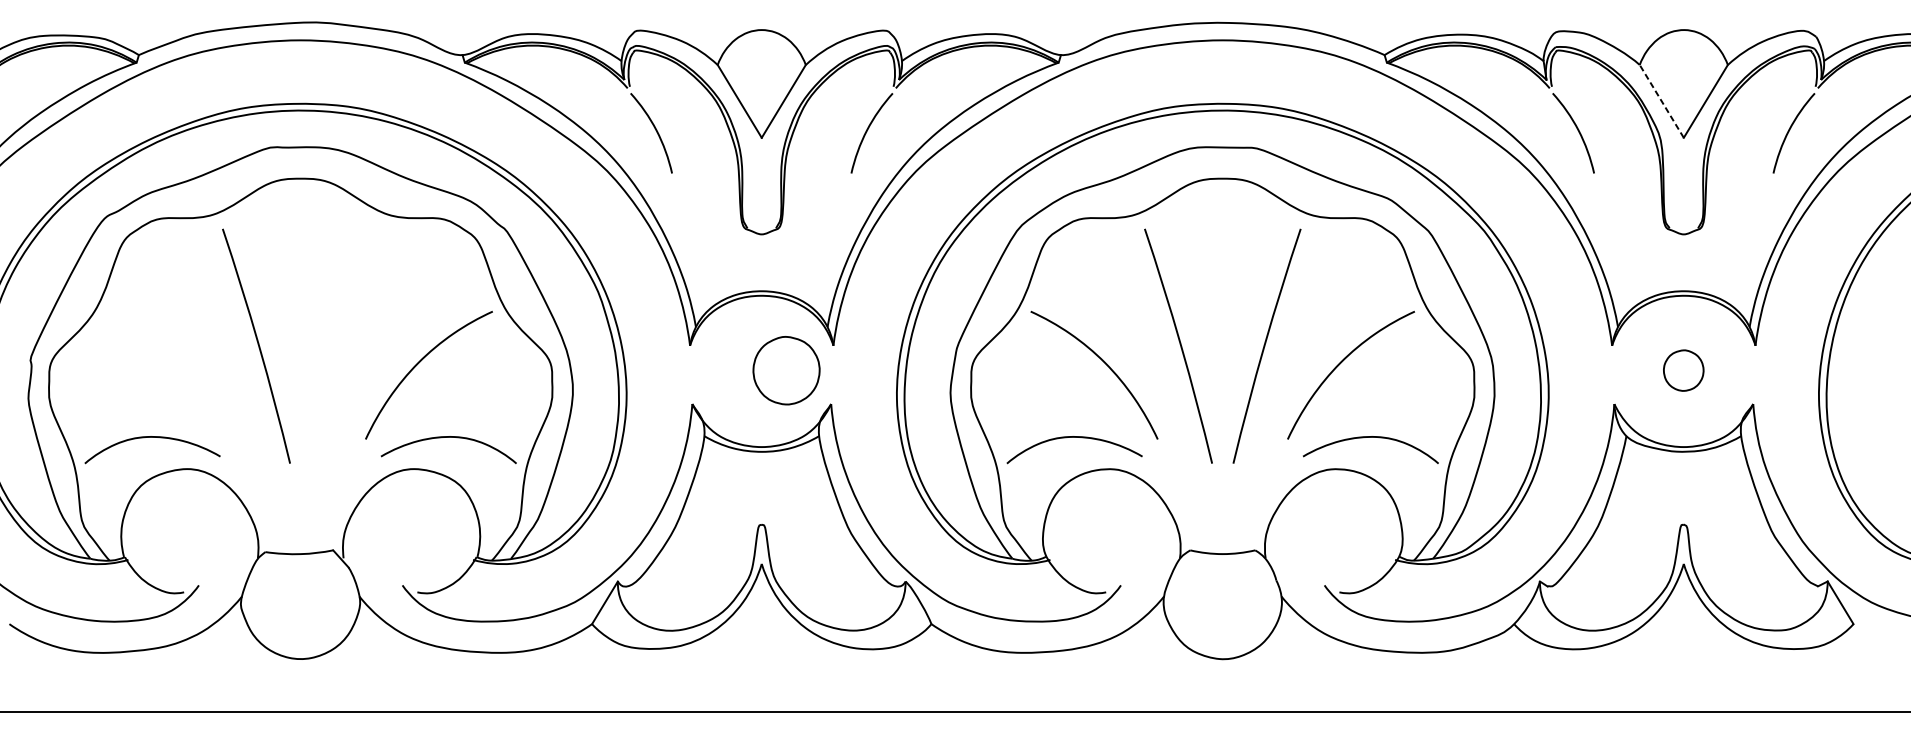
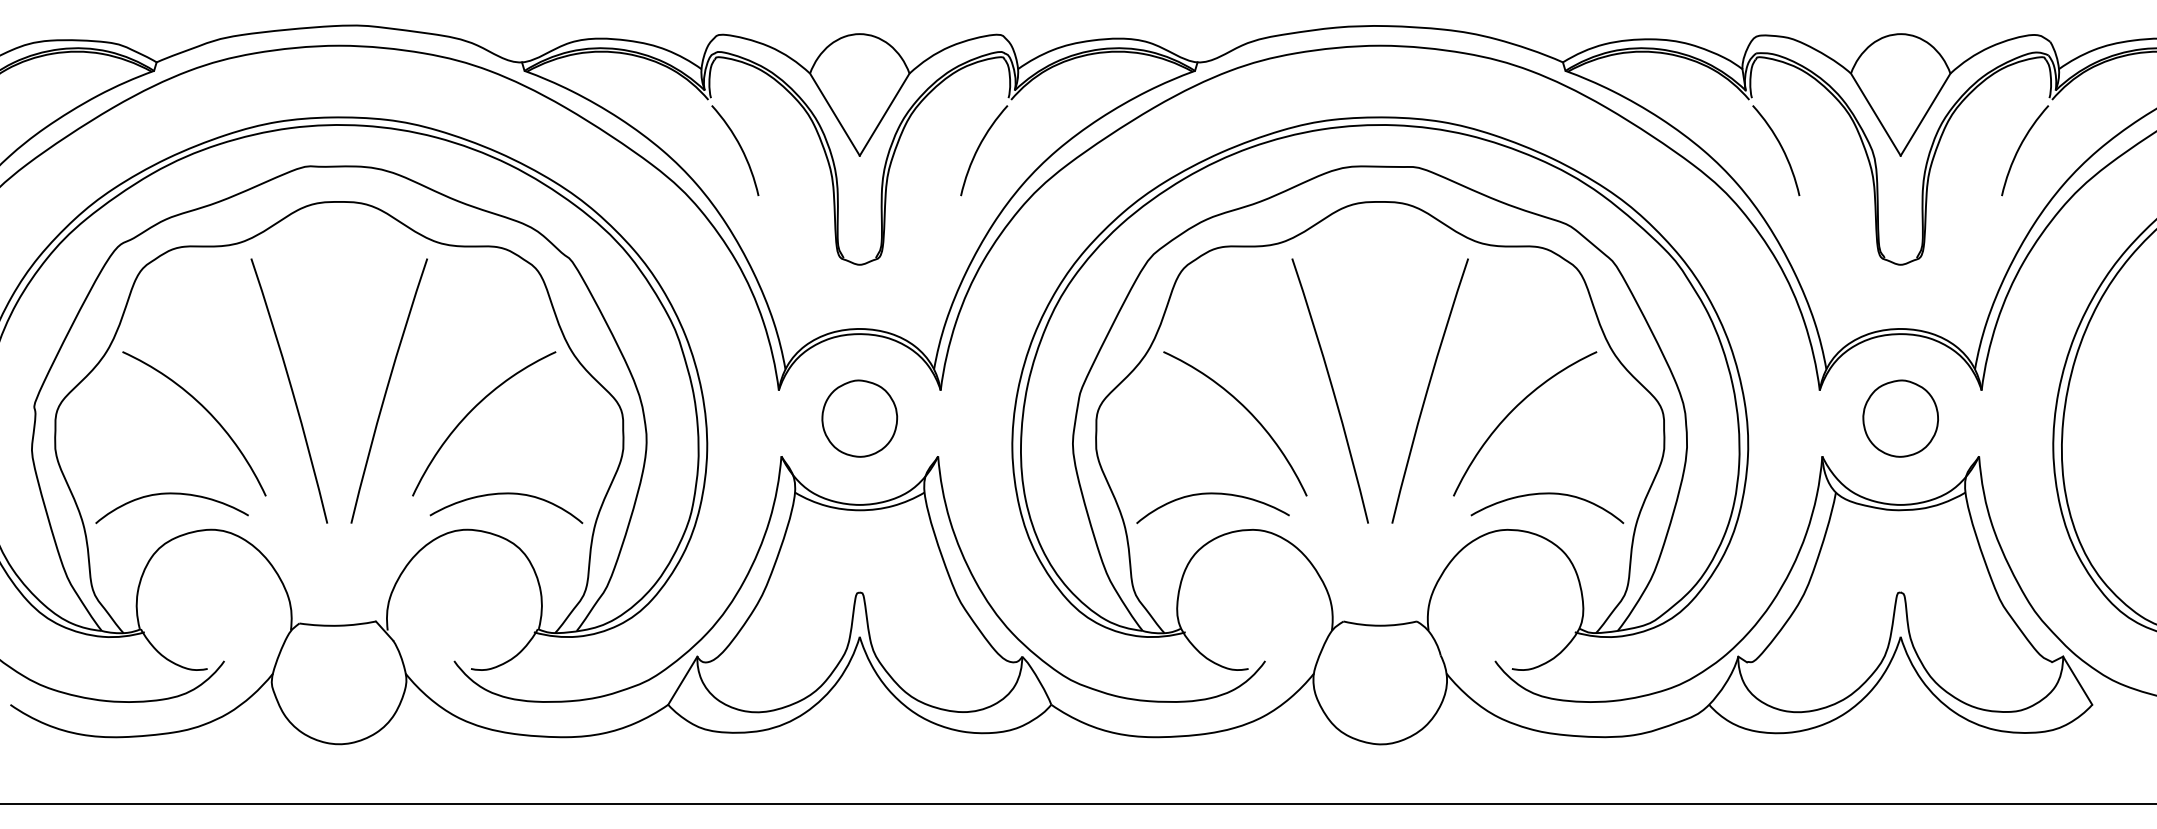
line: (1661, 101) -> (1875, 114), dashed -> solid
curve: (343, 345) -> (387, 390), added
curve: (183, 364) -> (206, 411), added
part: (786, 370) -> (859, 418), moved
part: (1683, 370) -> (1900, 418), size x1.67

